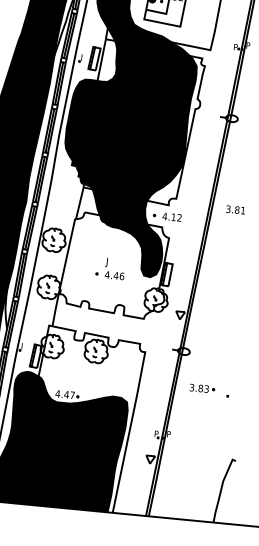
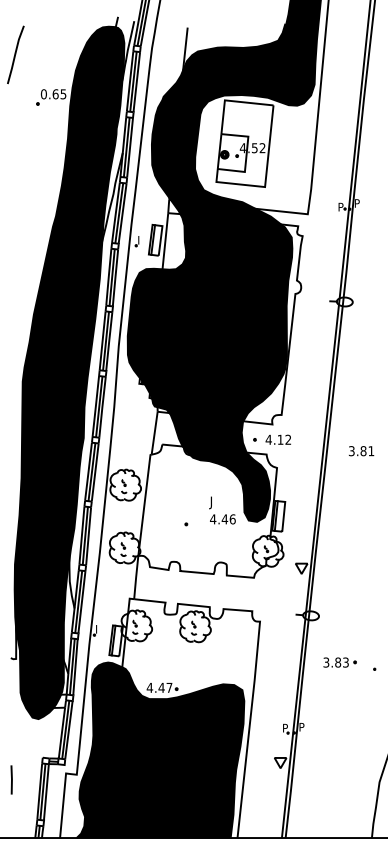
text: (235, 210) -> (361, 451), moved
text: (115, 268) -> (222, 510), moved

